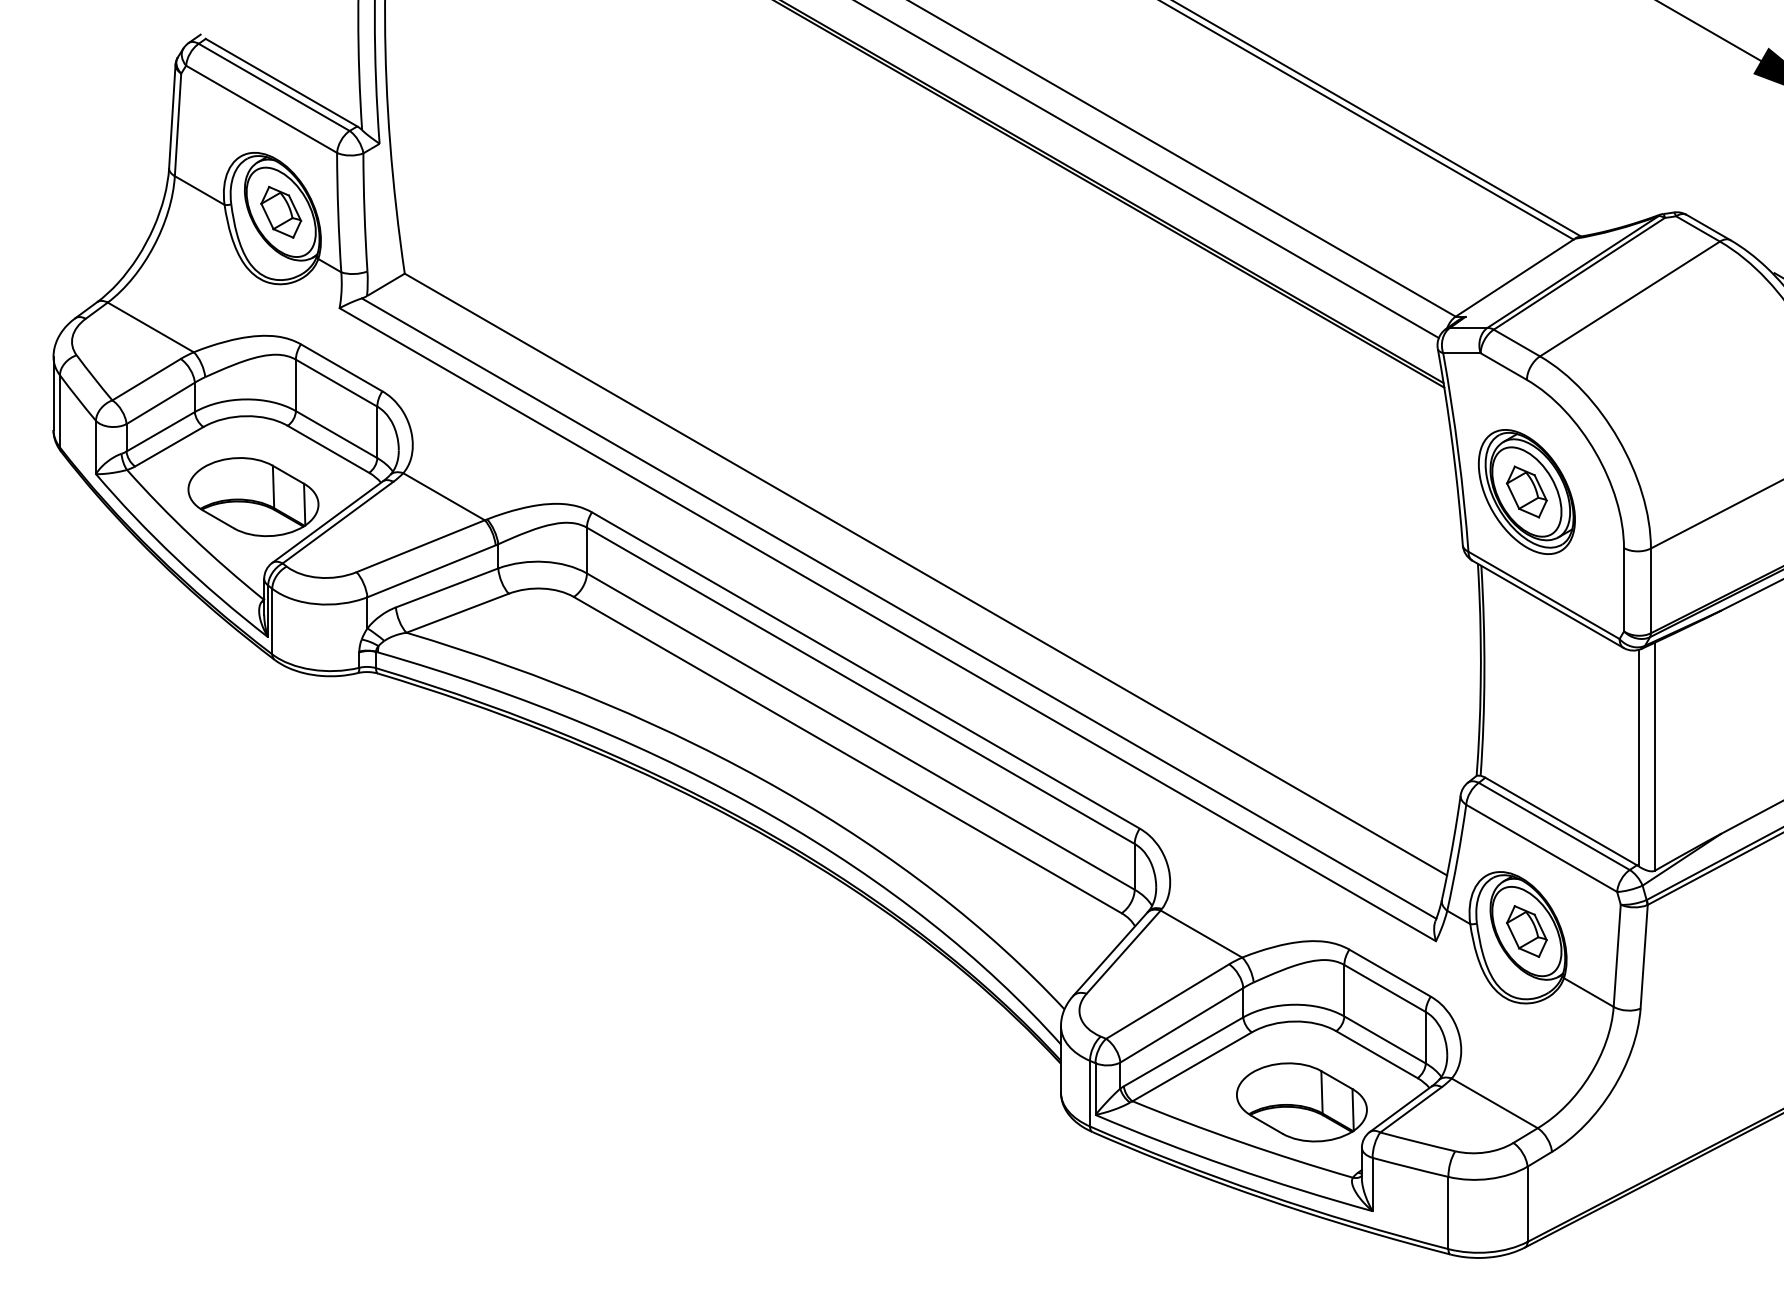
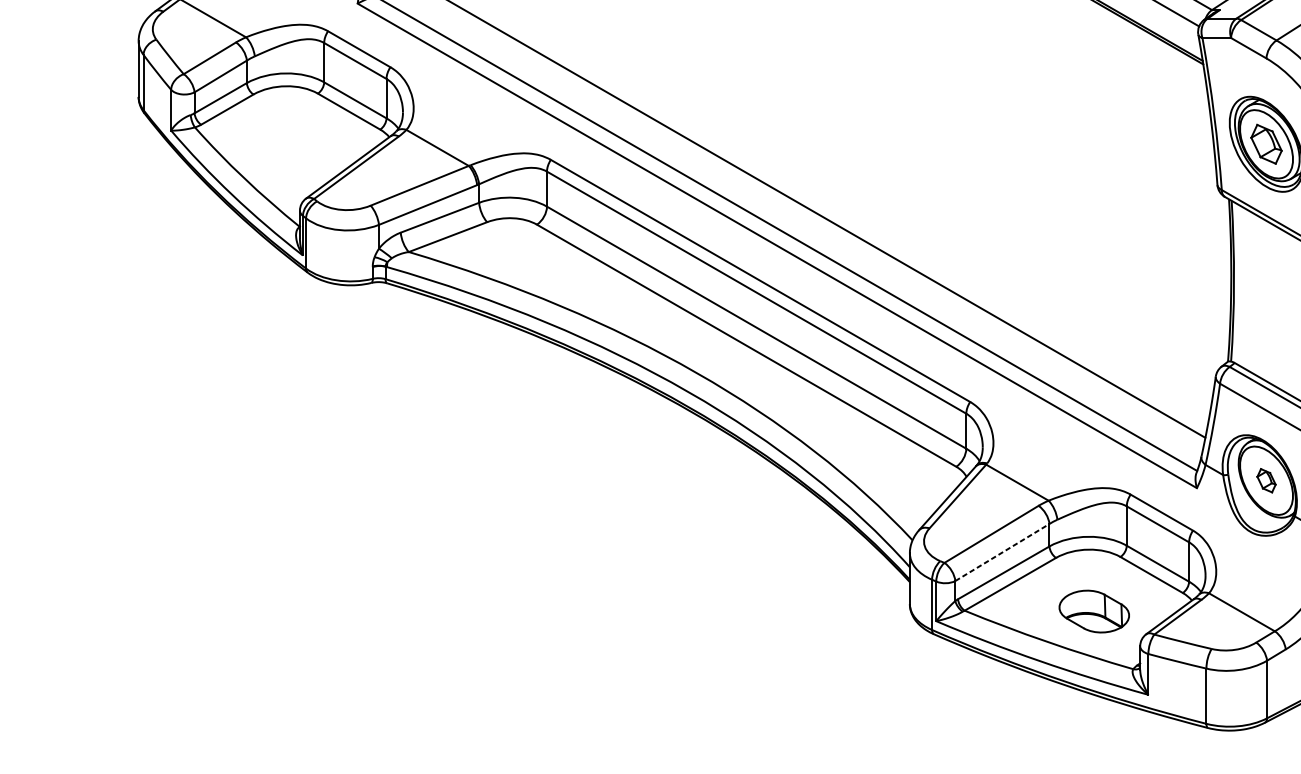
part: (253, 497) -> (291, 148), removed
part: (1526, 931) -> (1266, 480), size x0.6
line: (1181, 1025) -> (1002, 552), solid -> dashed
part: (1301, 1102) -> (1093, 611), size x0.7

